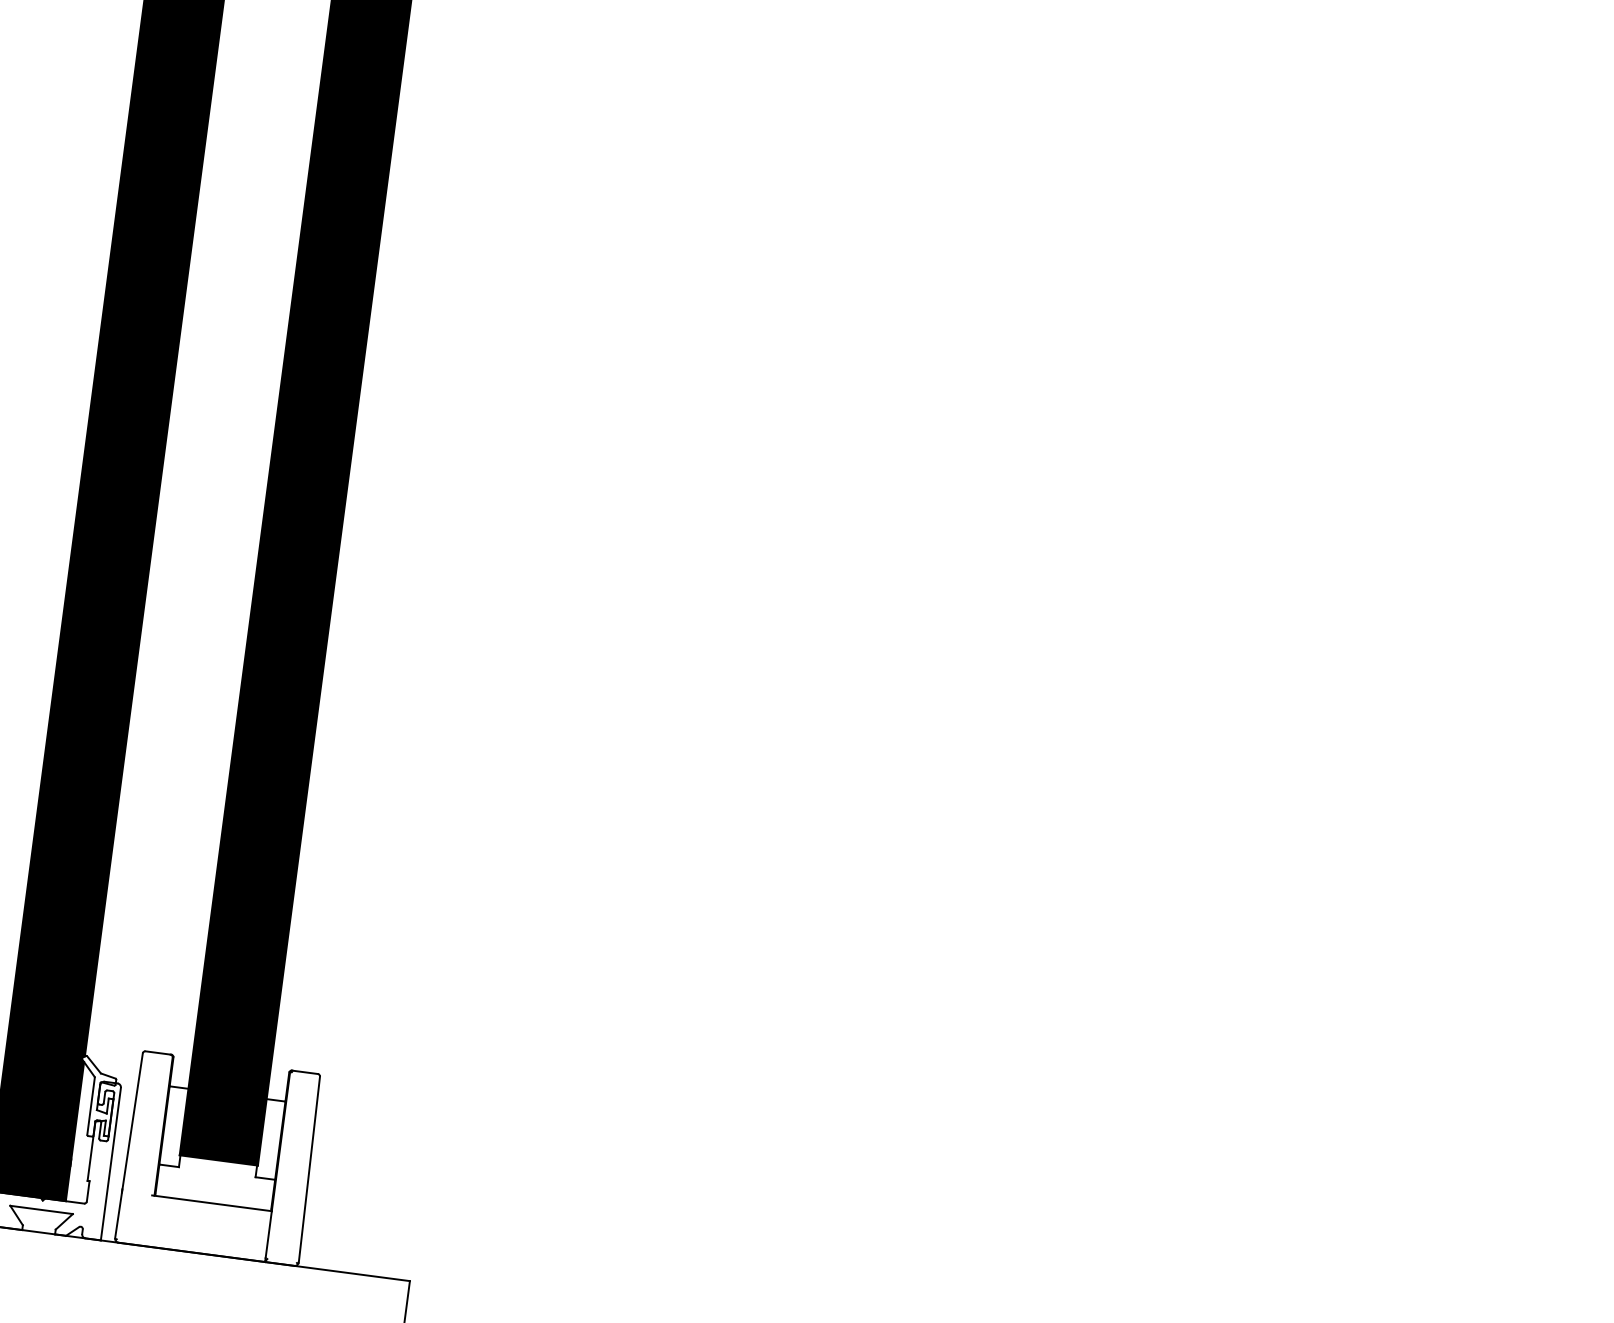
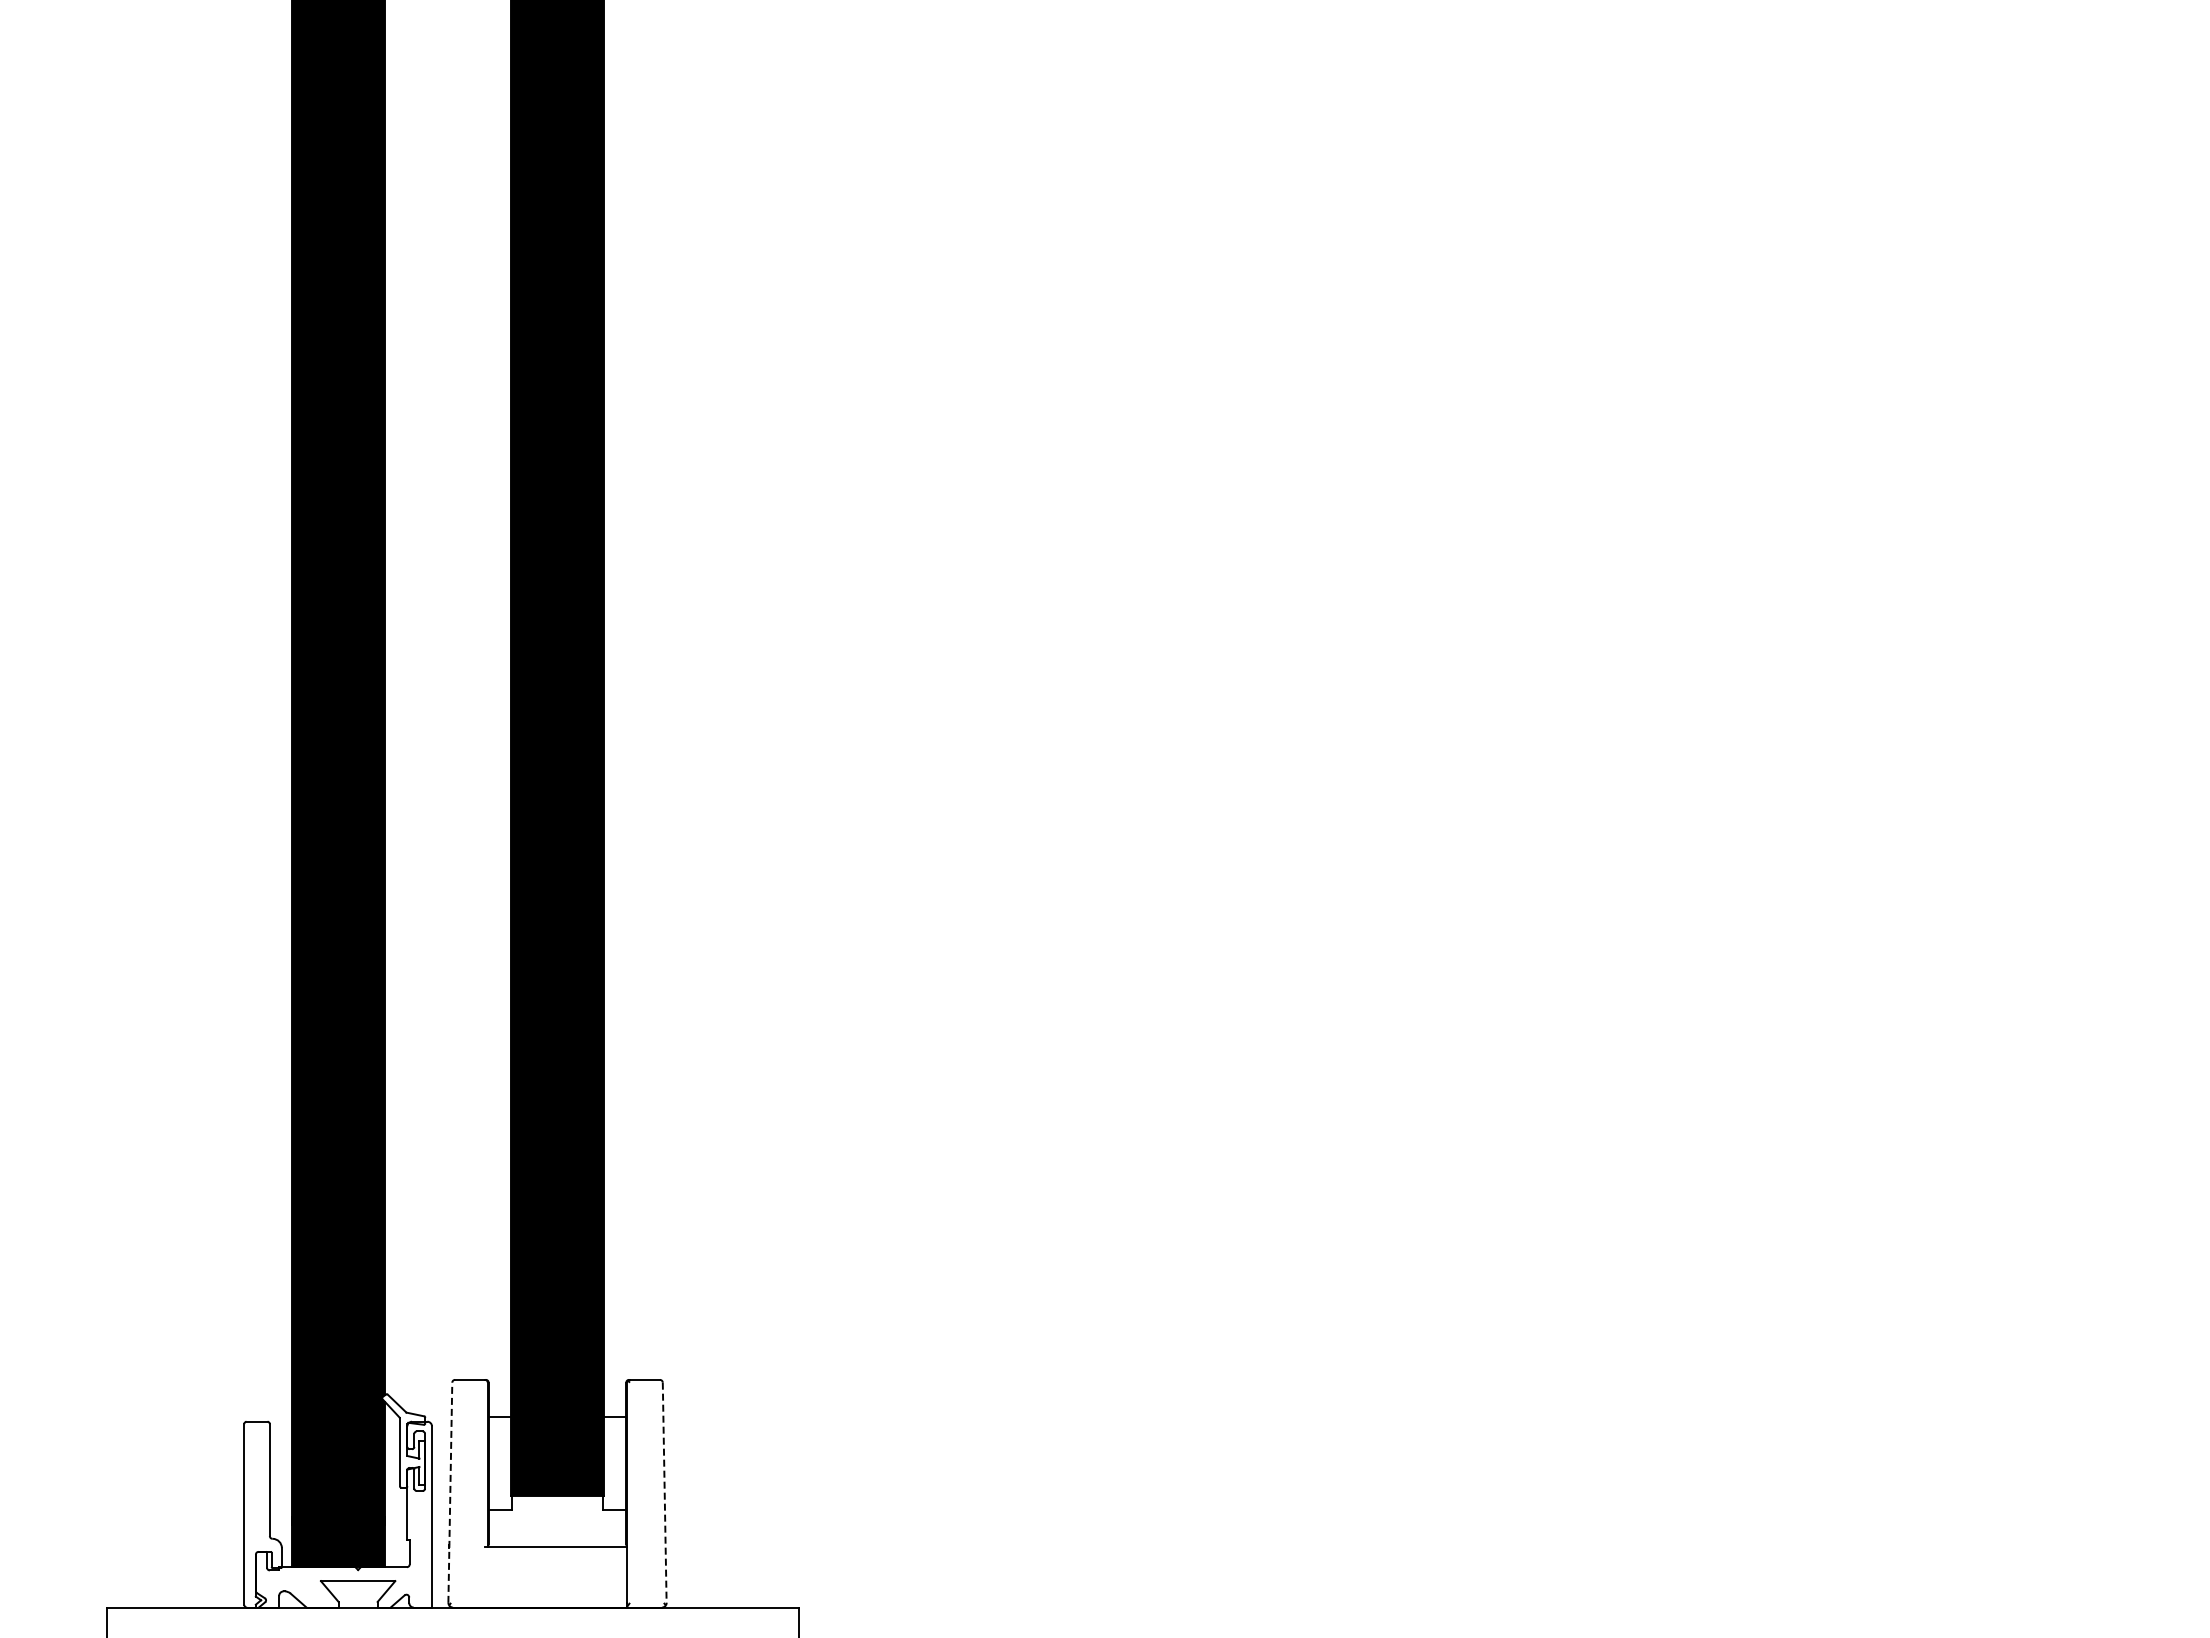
line: (129, 1145) -> (450, 1492), solid -> dashed
line: (309, 1170) -> (664, 1493), solid -> dashed

